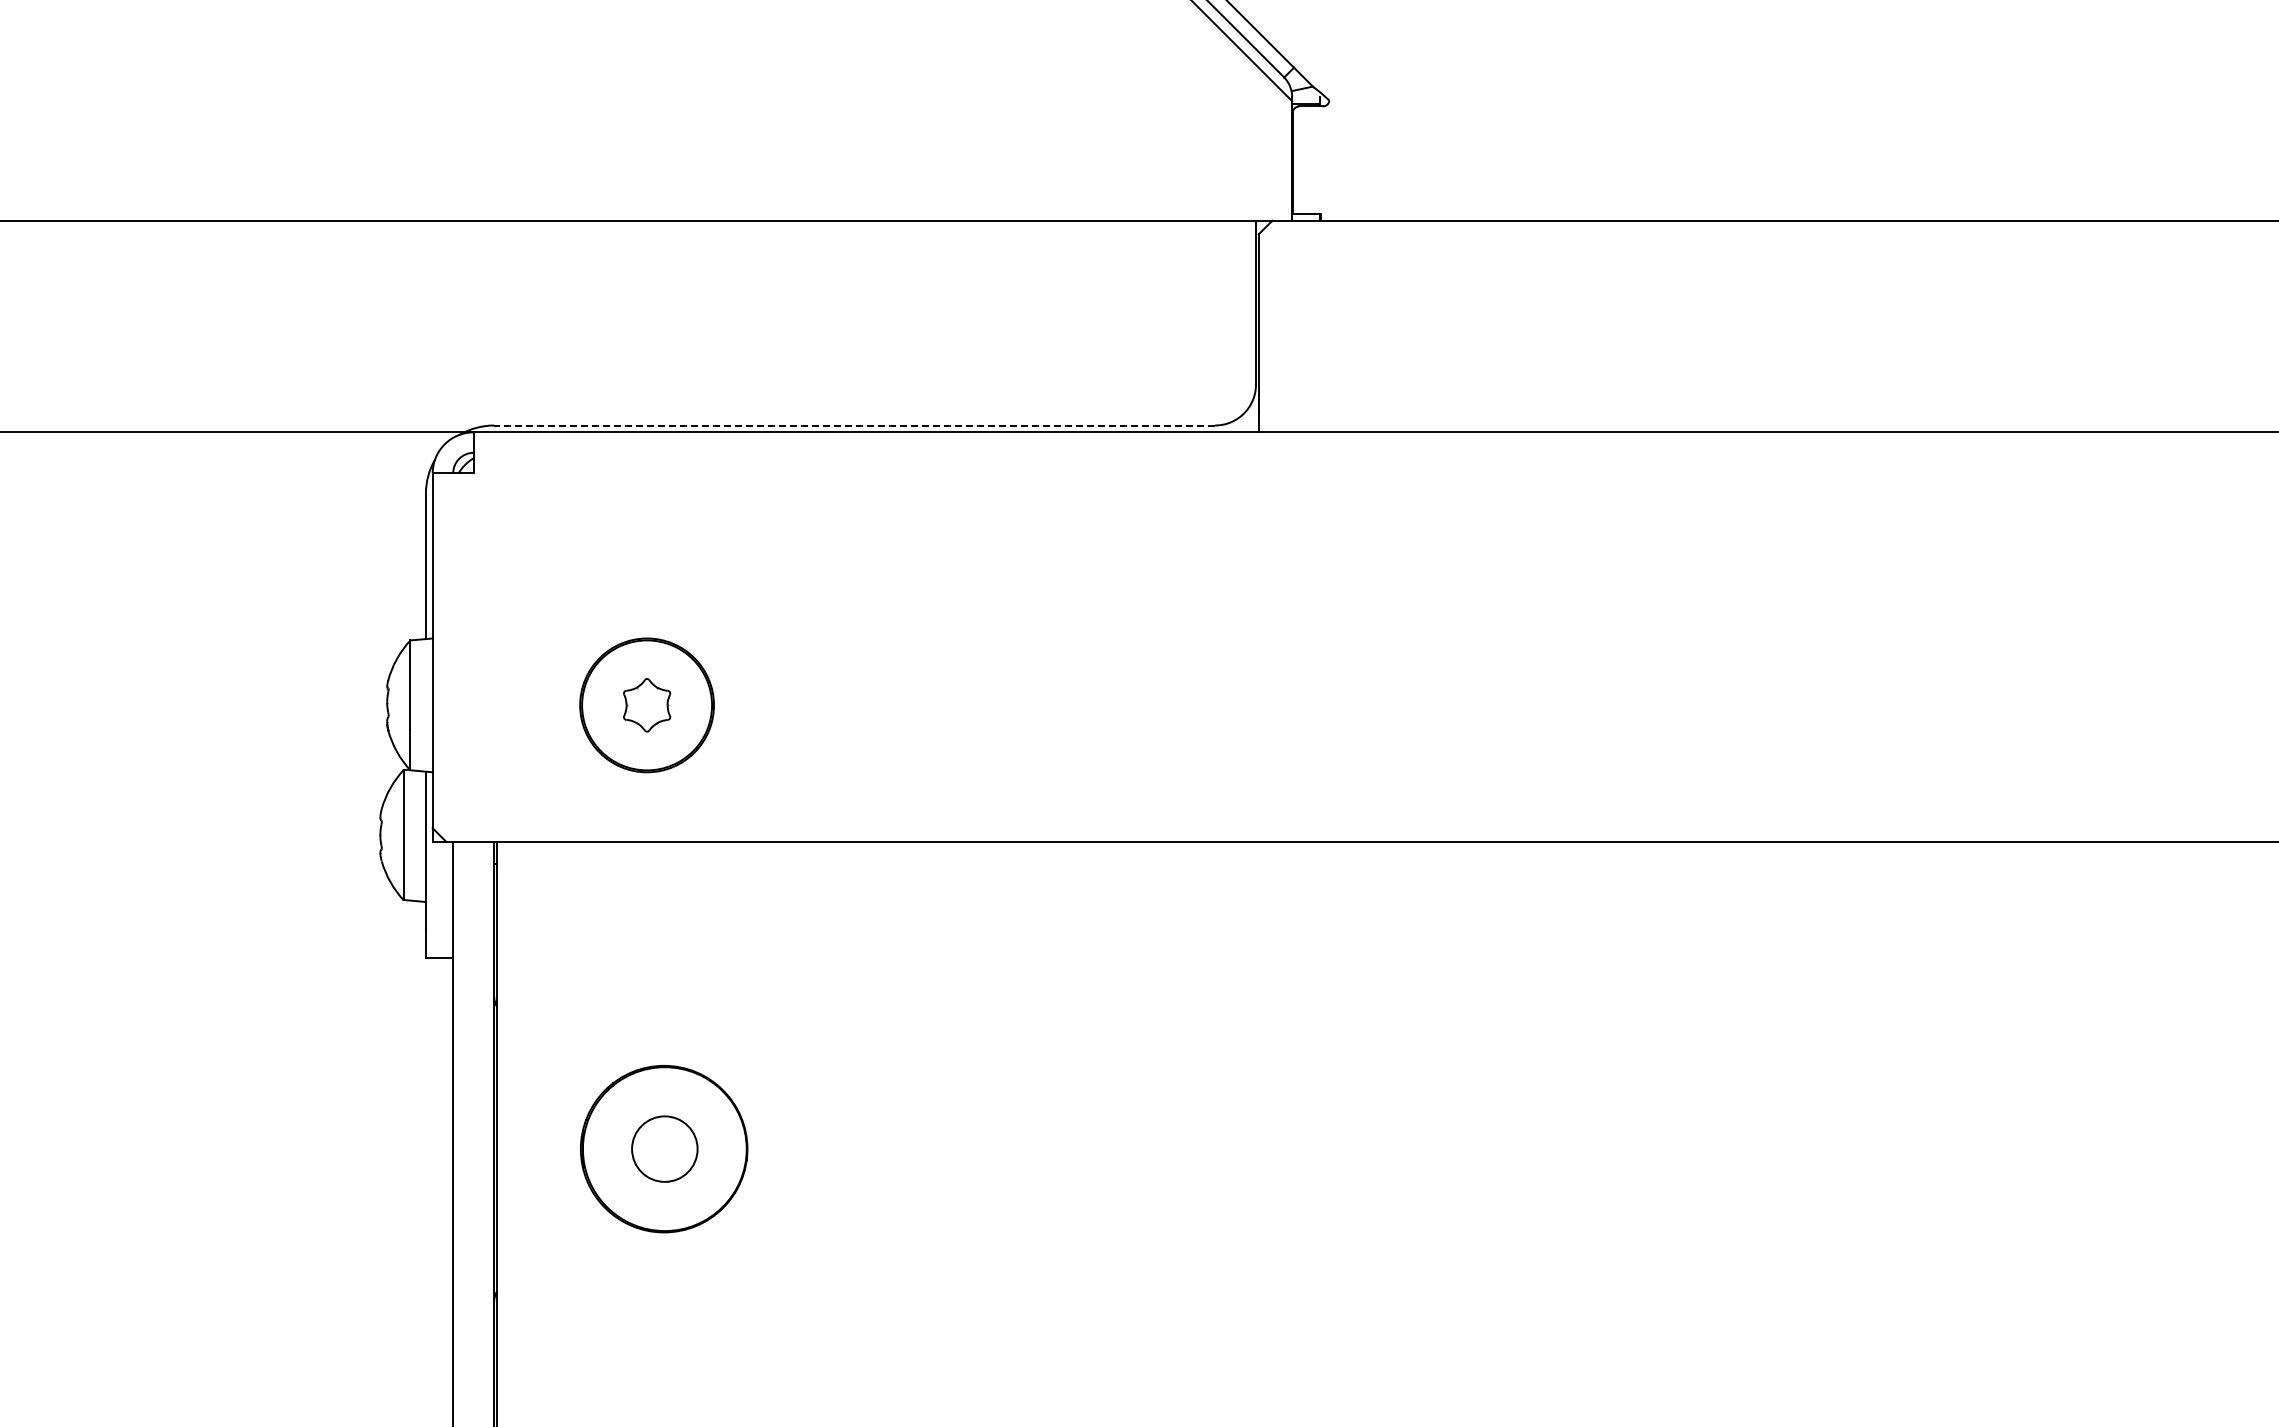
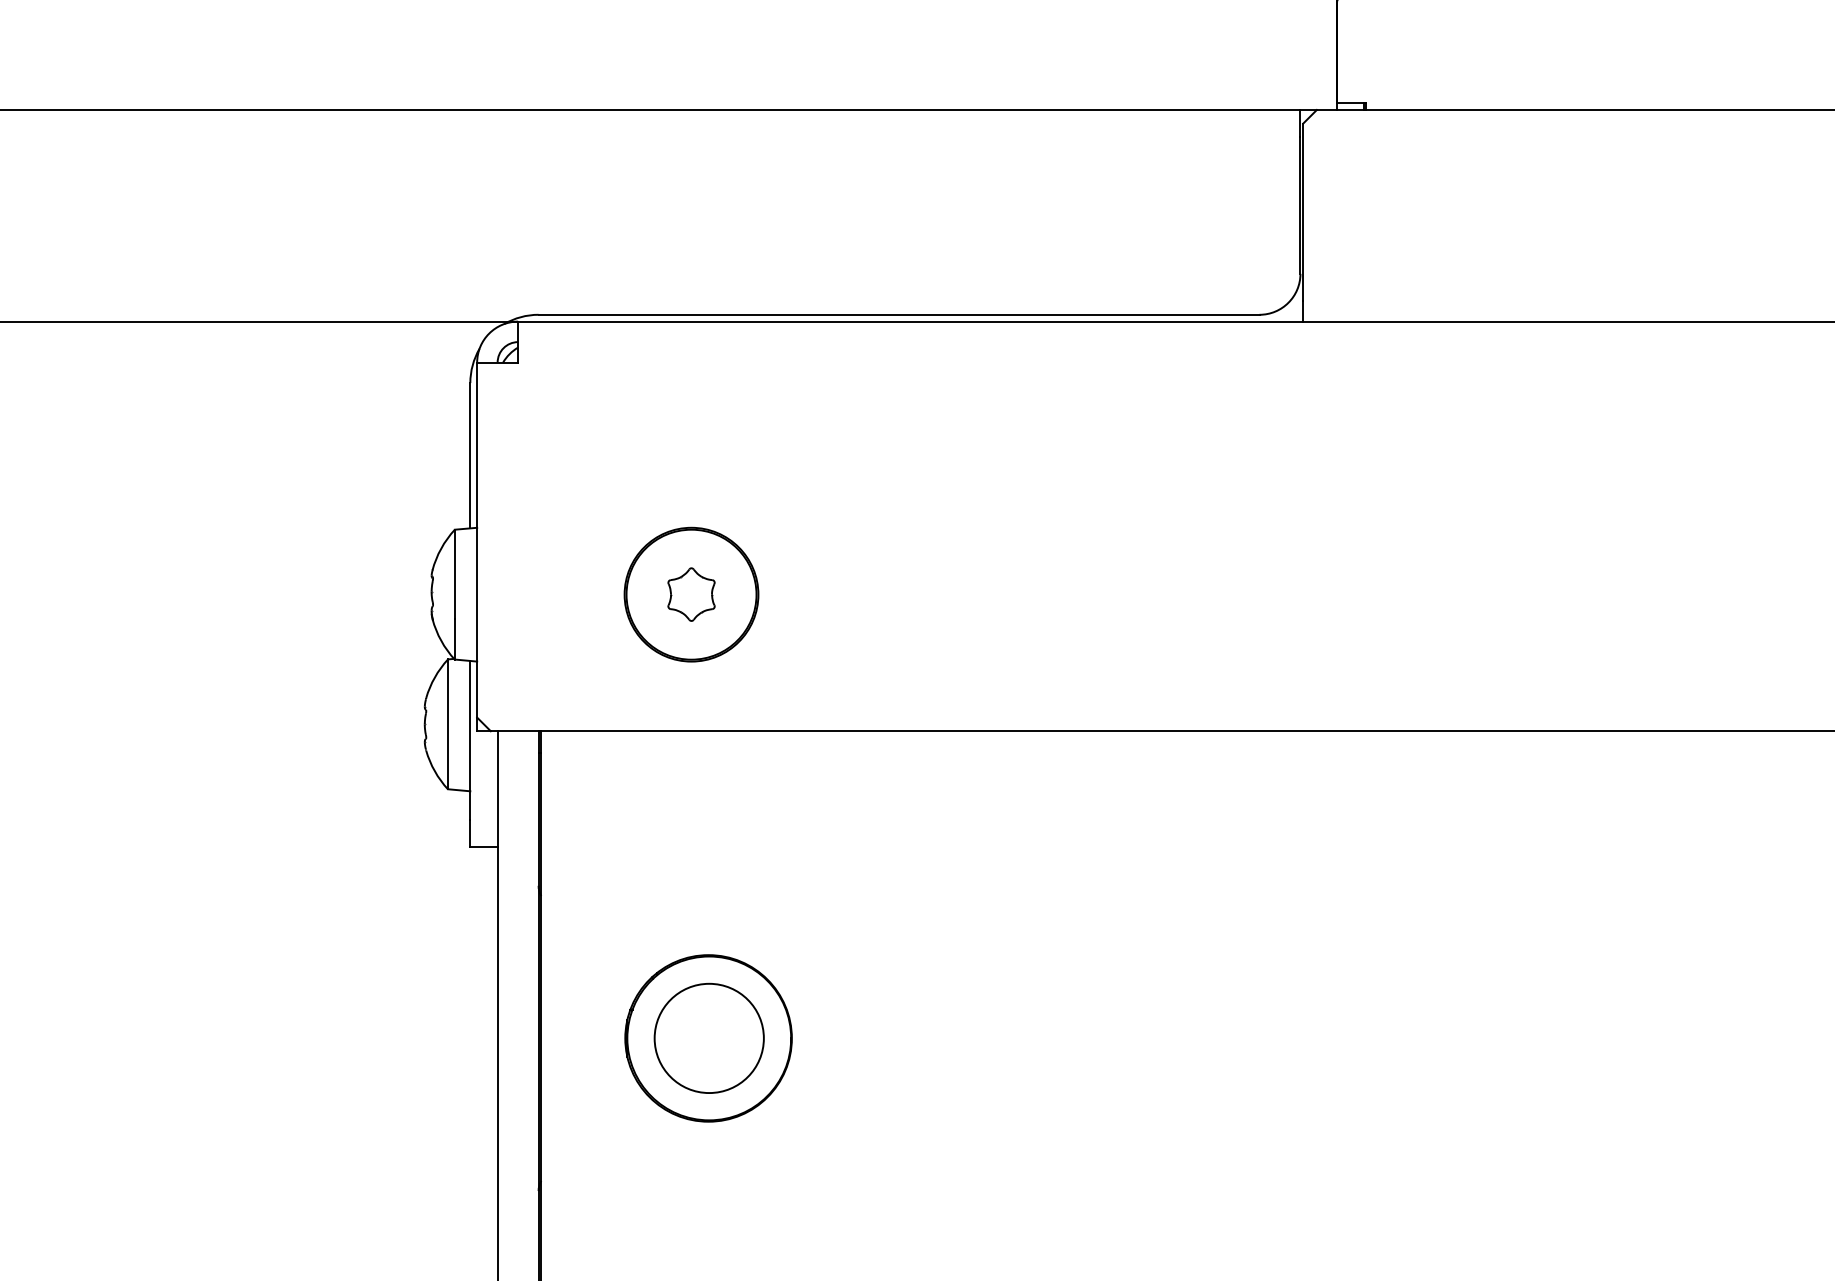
line: (854, 425) -> (898, 314), dashed -> solid
circle: (664, 1148) -> (708, 1037), size x1.67

